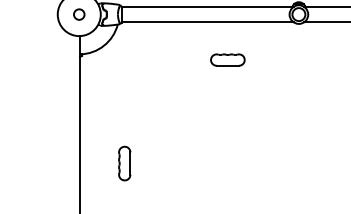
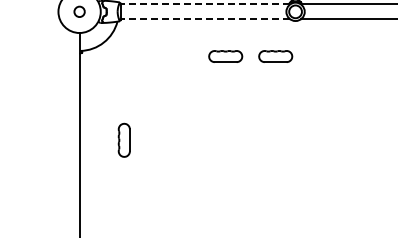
line: (207, 7) -> (205, 4), solid -> dashed
line: (207, 22) -> (205, 19), solid -> dashed
part: (278, 60) -> (275, 56), added
part: (123, 162) -> (123, 139), moved

